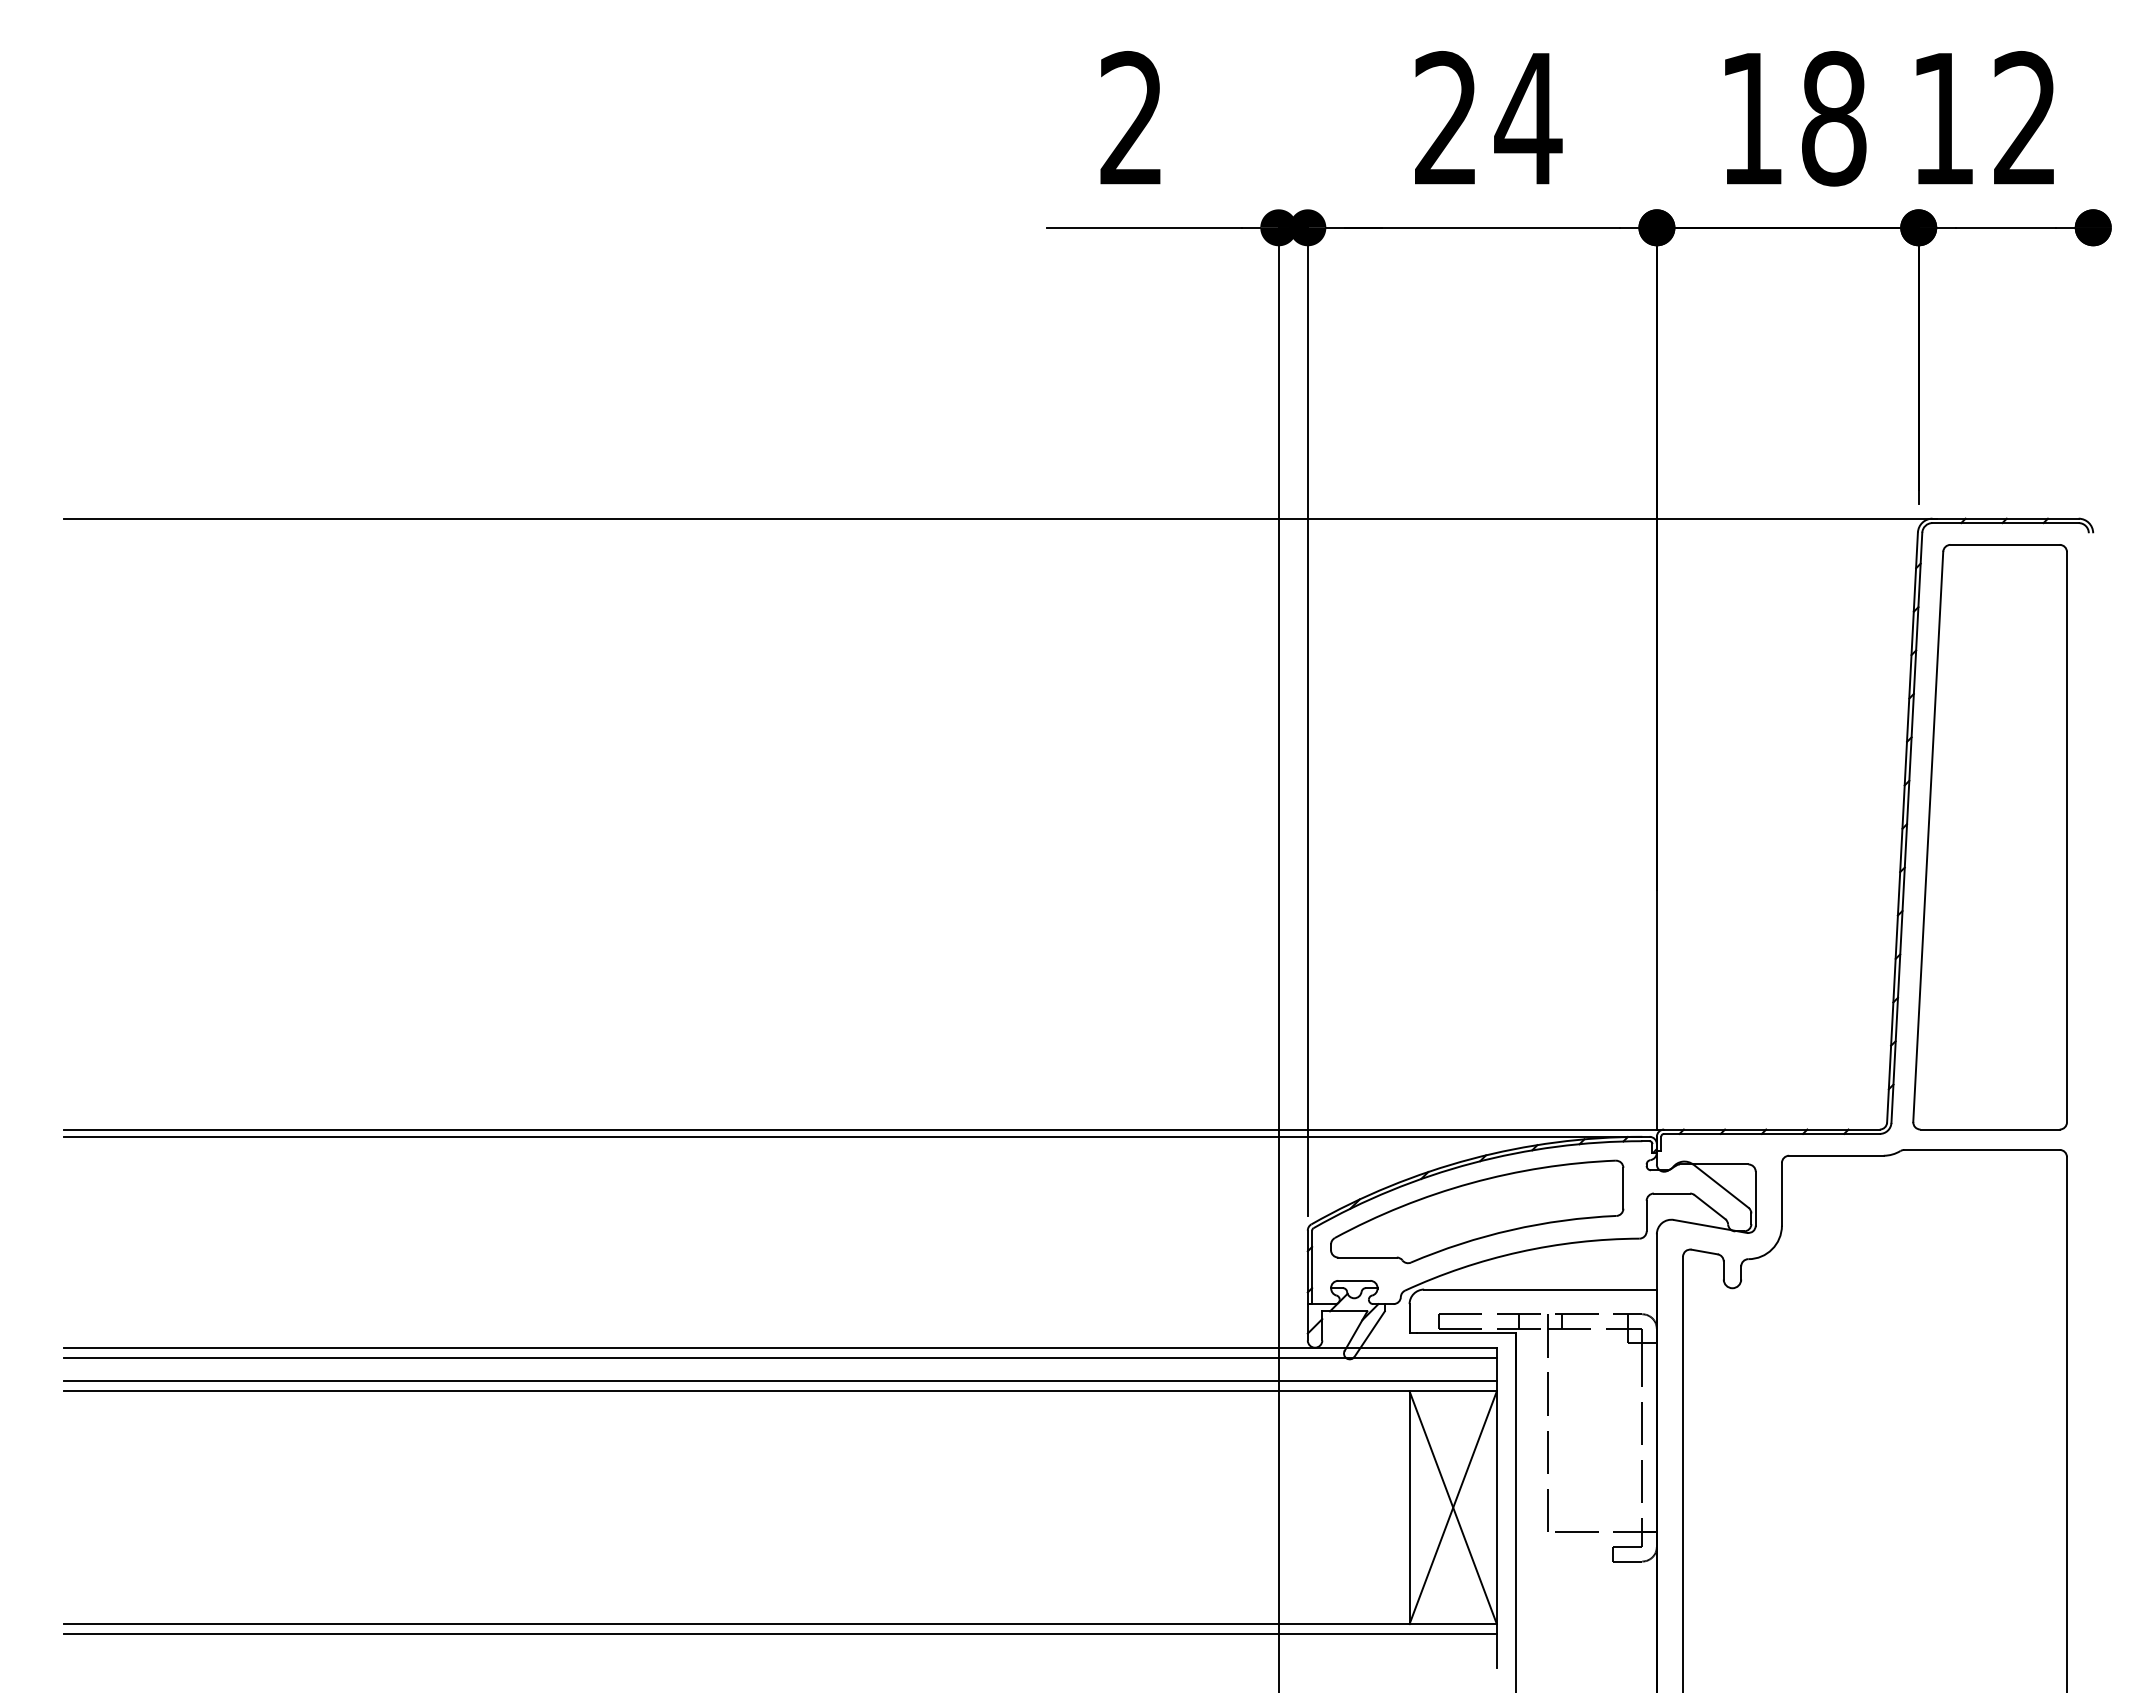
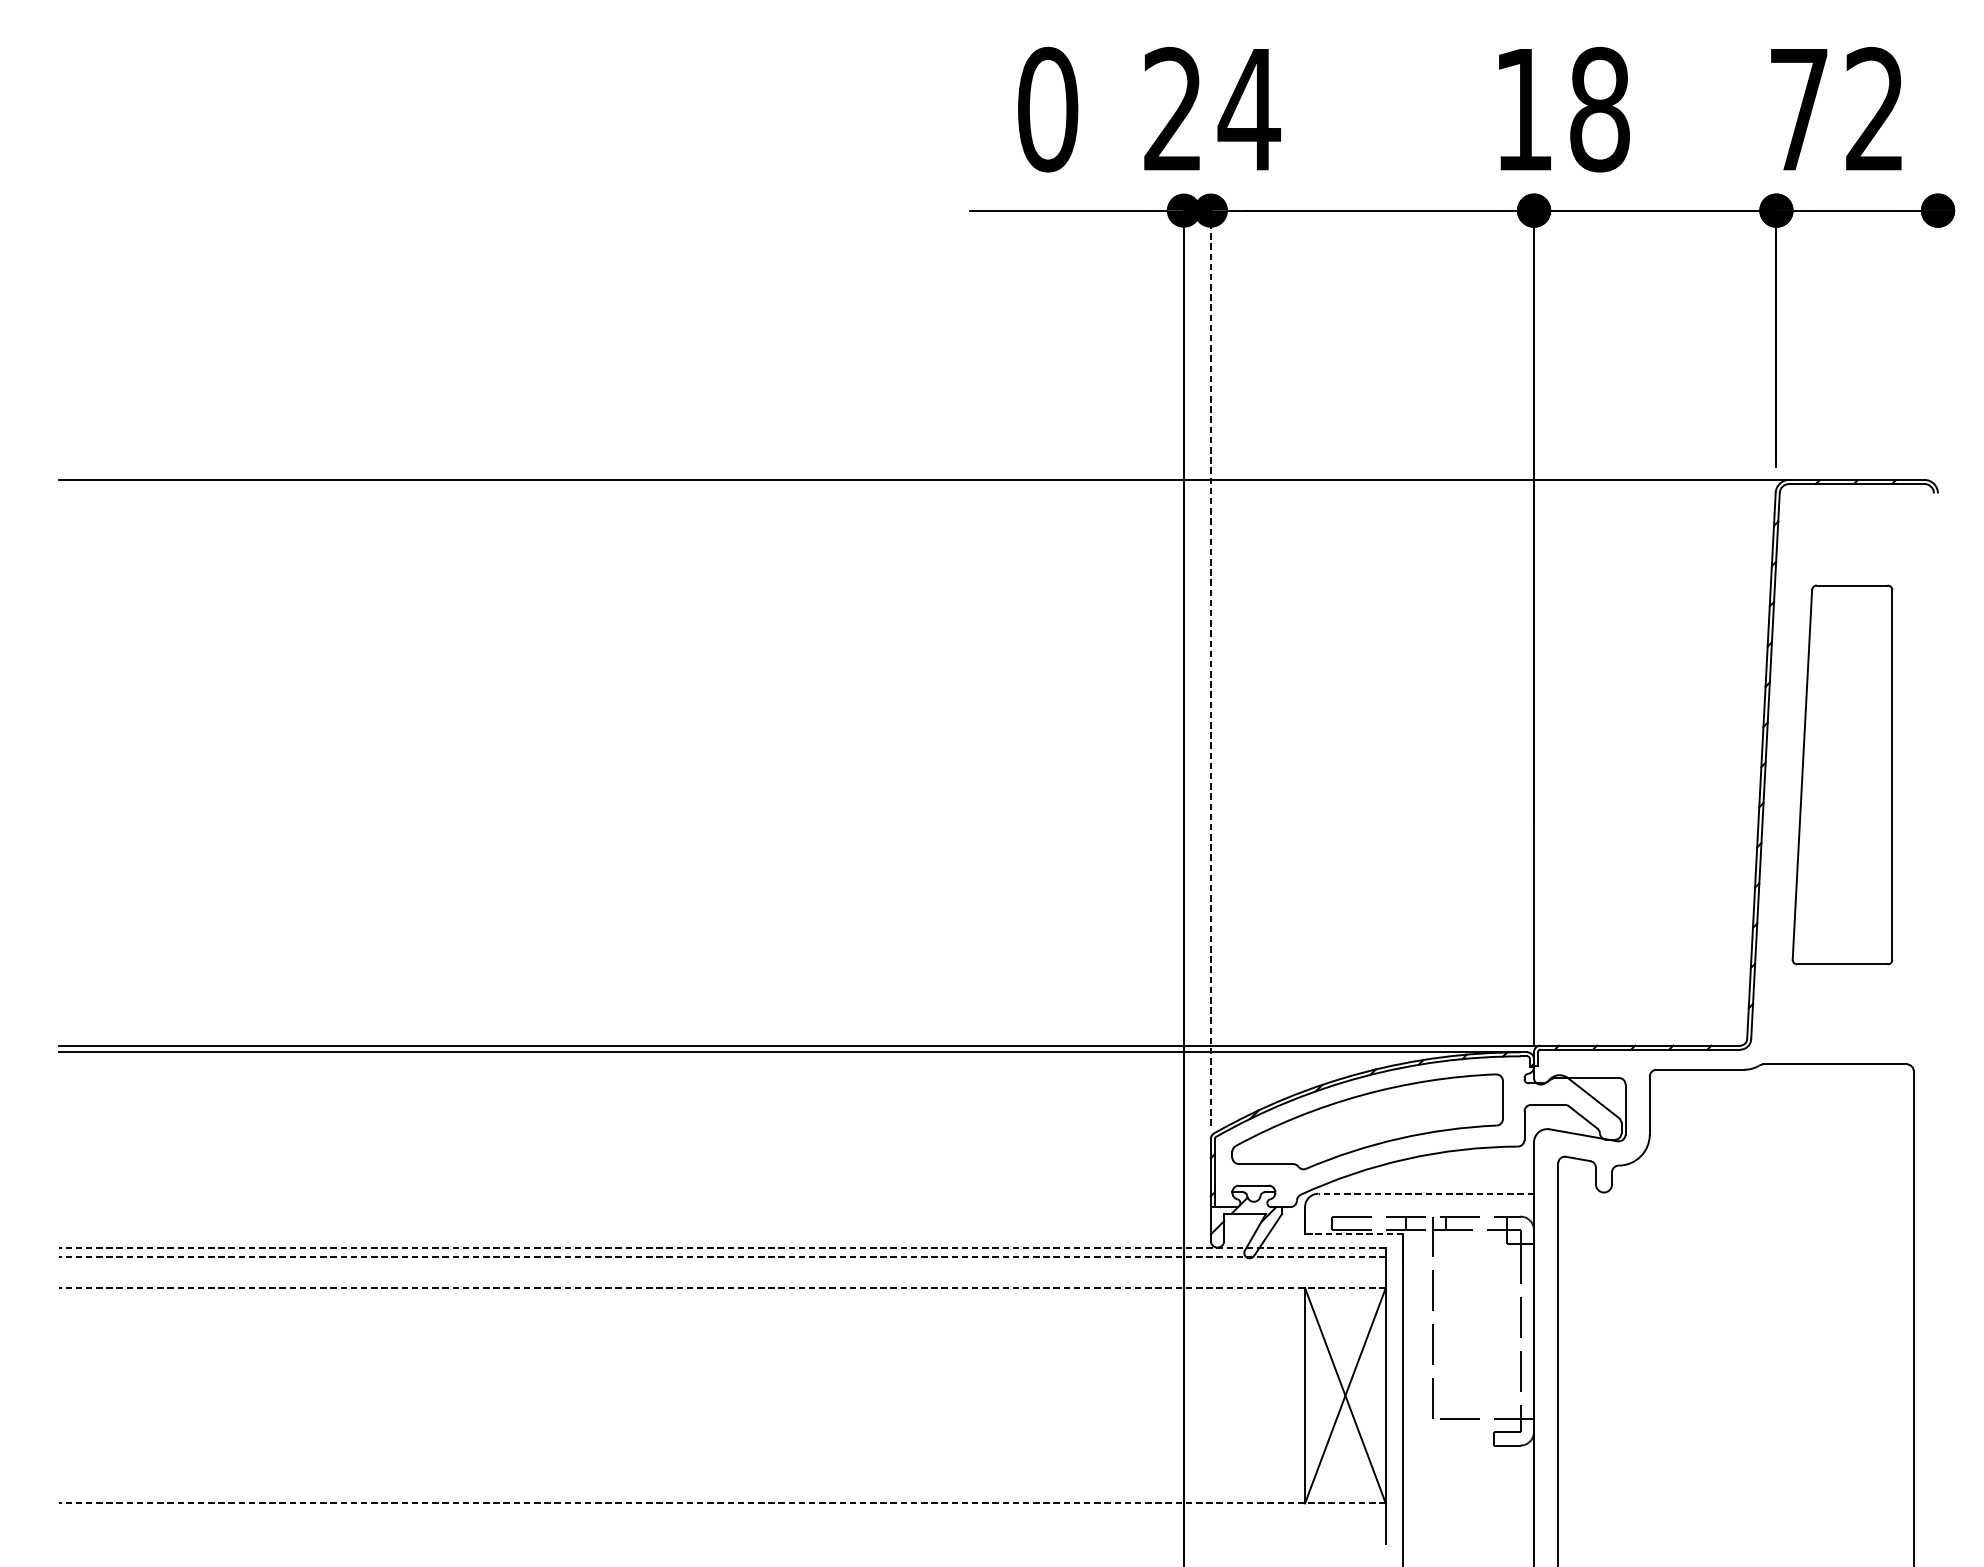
text: (1488, 117) -> (1212, 108), moved
text: (1131, 118) -> (1047, 109), 2 -> 0
text: (1795, 118) -> (1564, 109), moved
text: (1943, 118) -> (1799, 109), 12 -> 72
line: (1307, 714) -> (1210, 661), solid -> dashed
part: (1989, 837) -> (1841, 775), size x0.7
line: (1539, 1289) -> (1425, 1193), solid -> dashed
line: (1465, 1333) -> (1356, 1234), solid -> dashed
line: (780, 1347) -> (722, 1247), solid -> dashed
line: (780, 1357) -> (722, 1256), solid -> dashed
line: (780, 1381) -> (722, 1278), removed
line: (780, 1391) -> (722, 1288), solid -> dashed
line: (780, 1624) -> (722, 1503), solid -> dashed
line: (780, 1634) -> (722, 1513), removed

